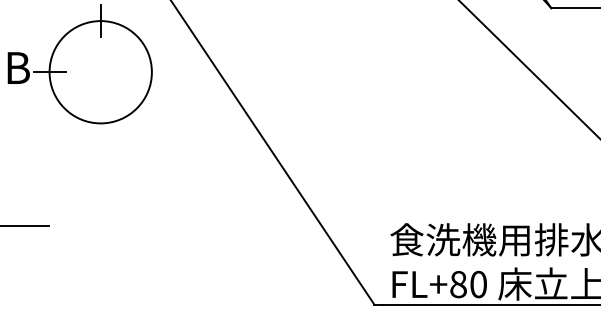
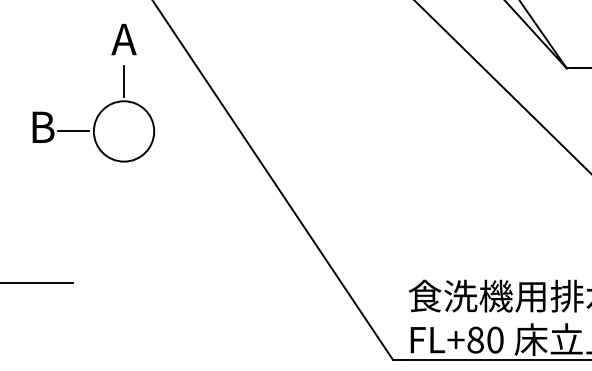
circle: (100, 72) -> (123, 131), size x0.6

